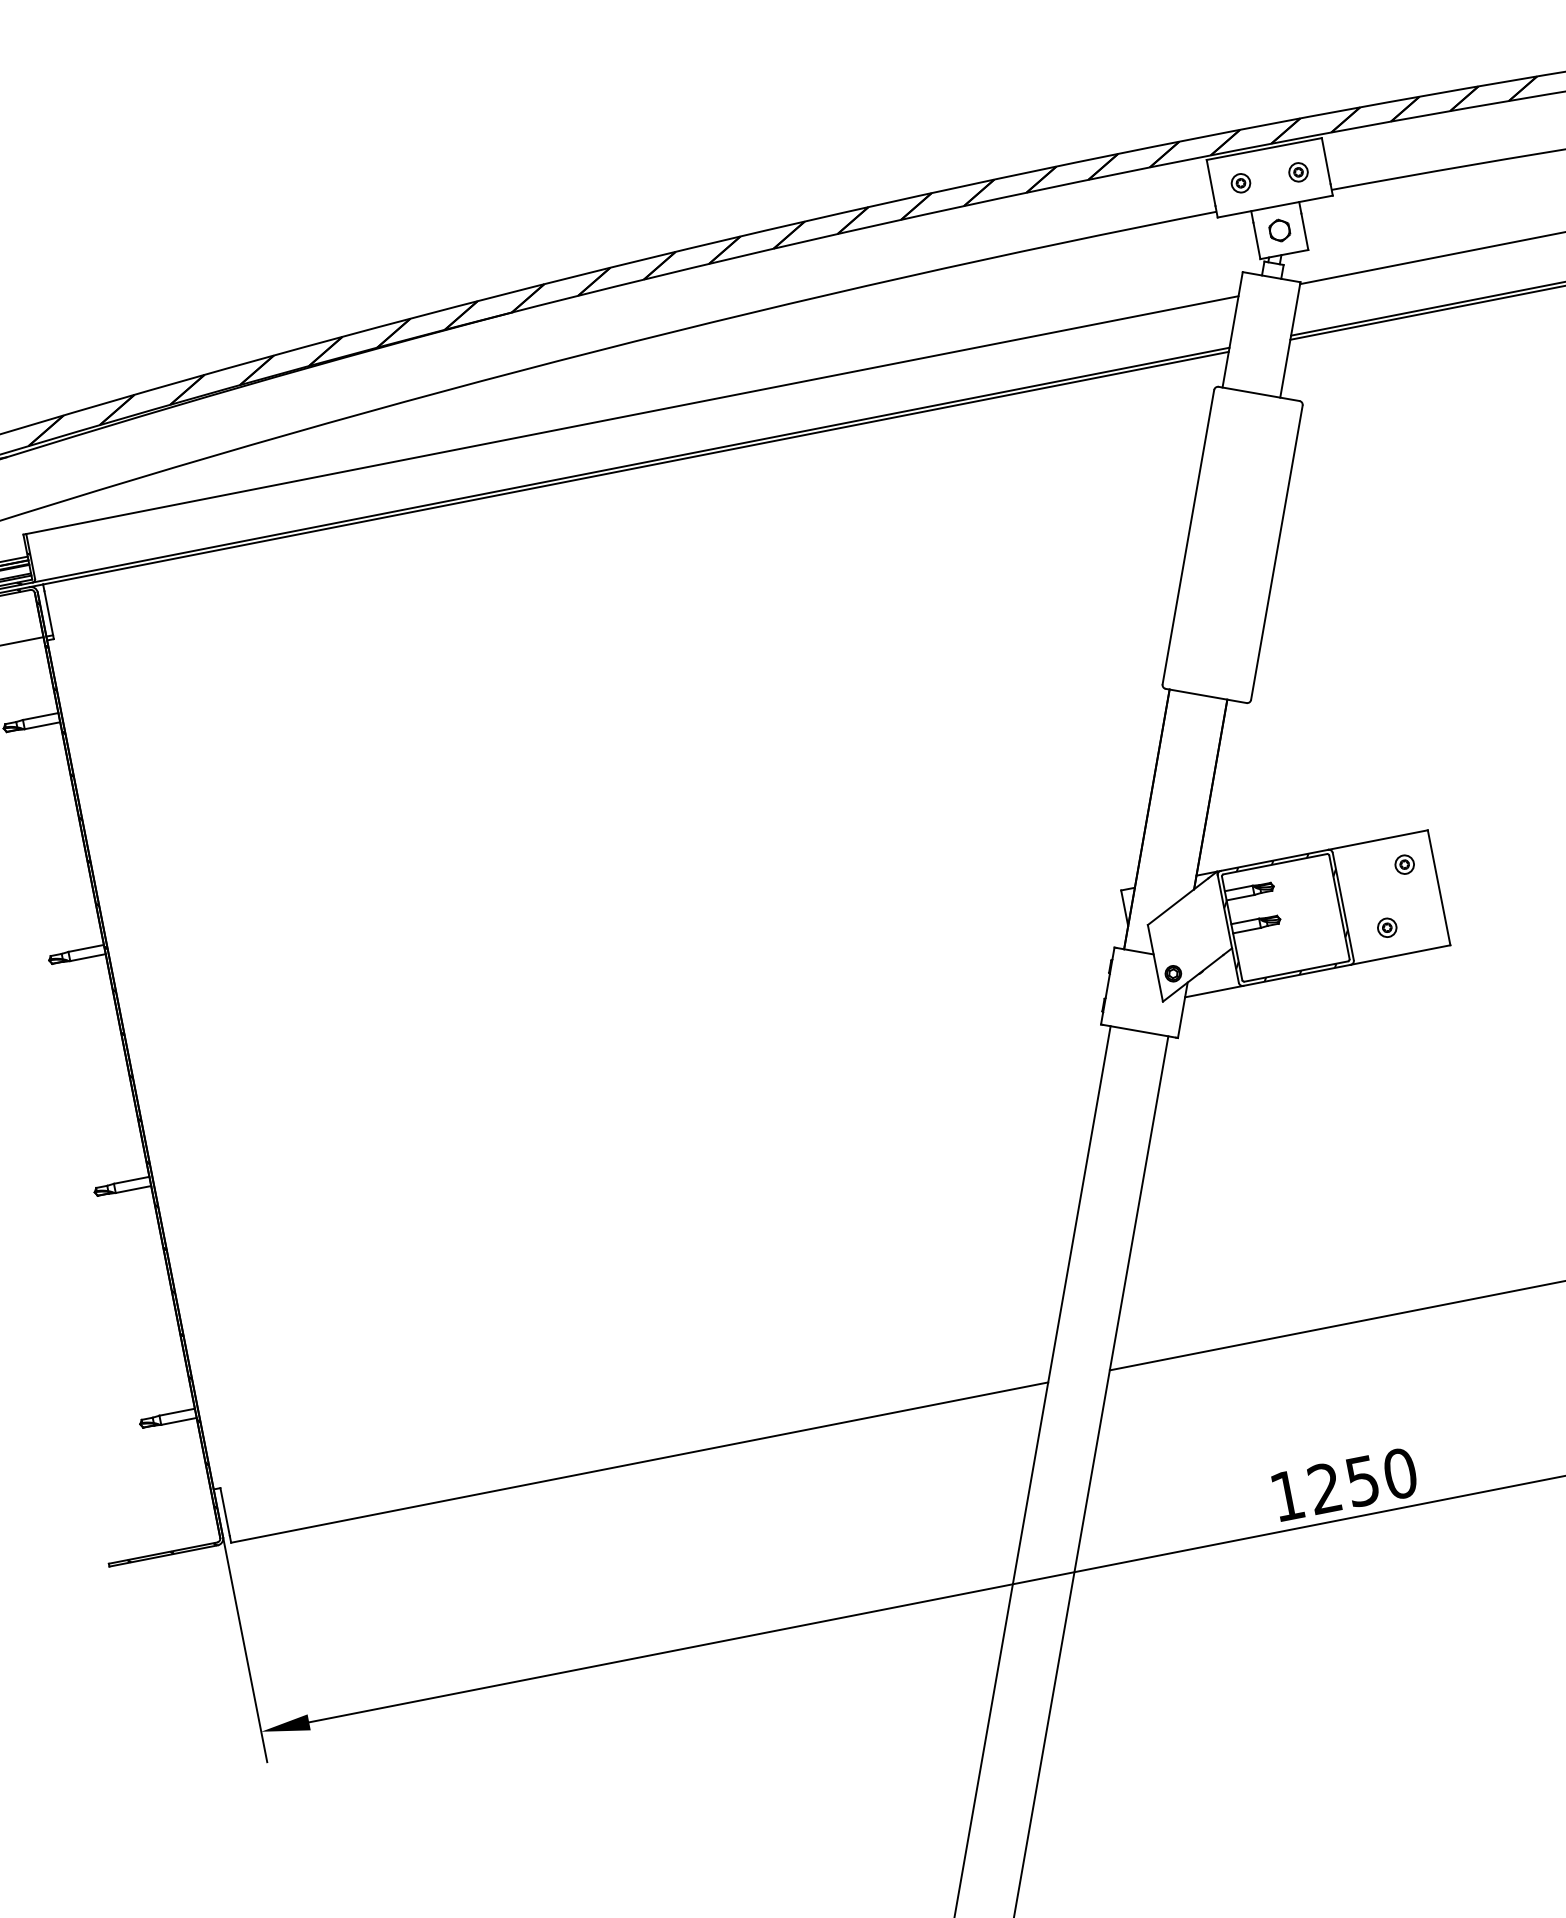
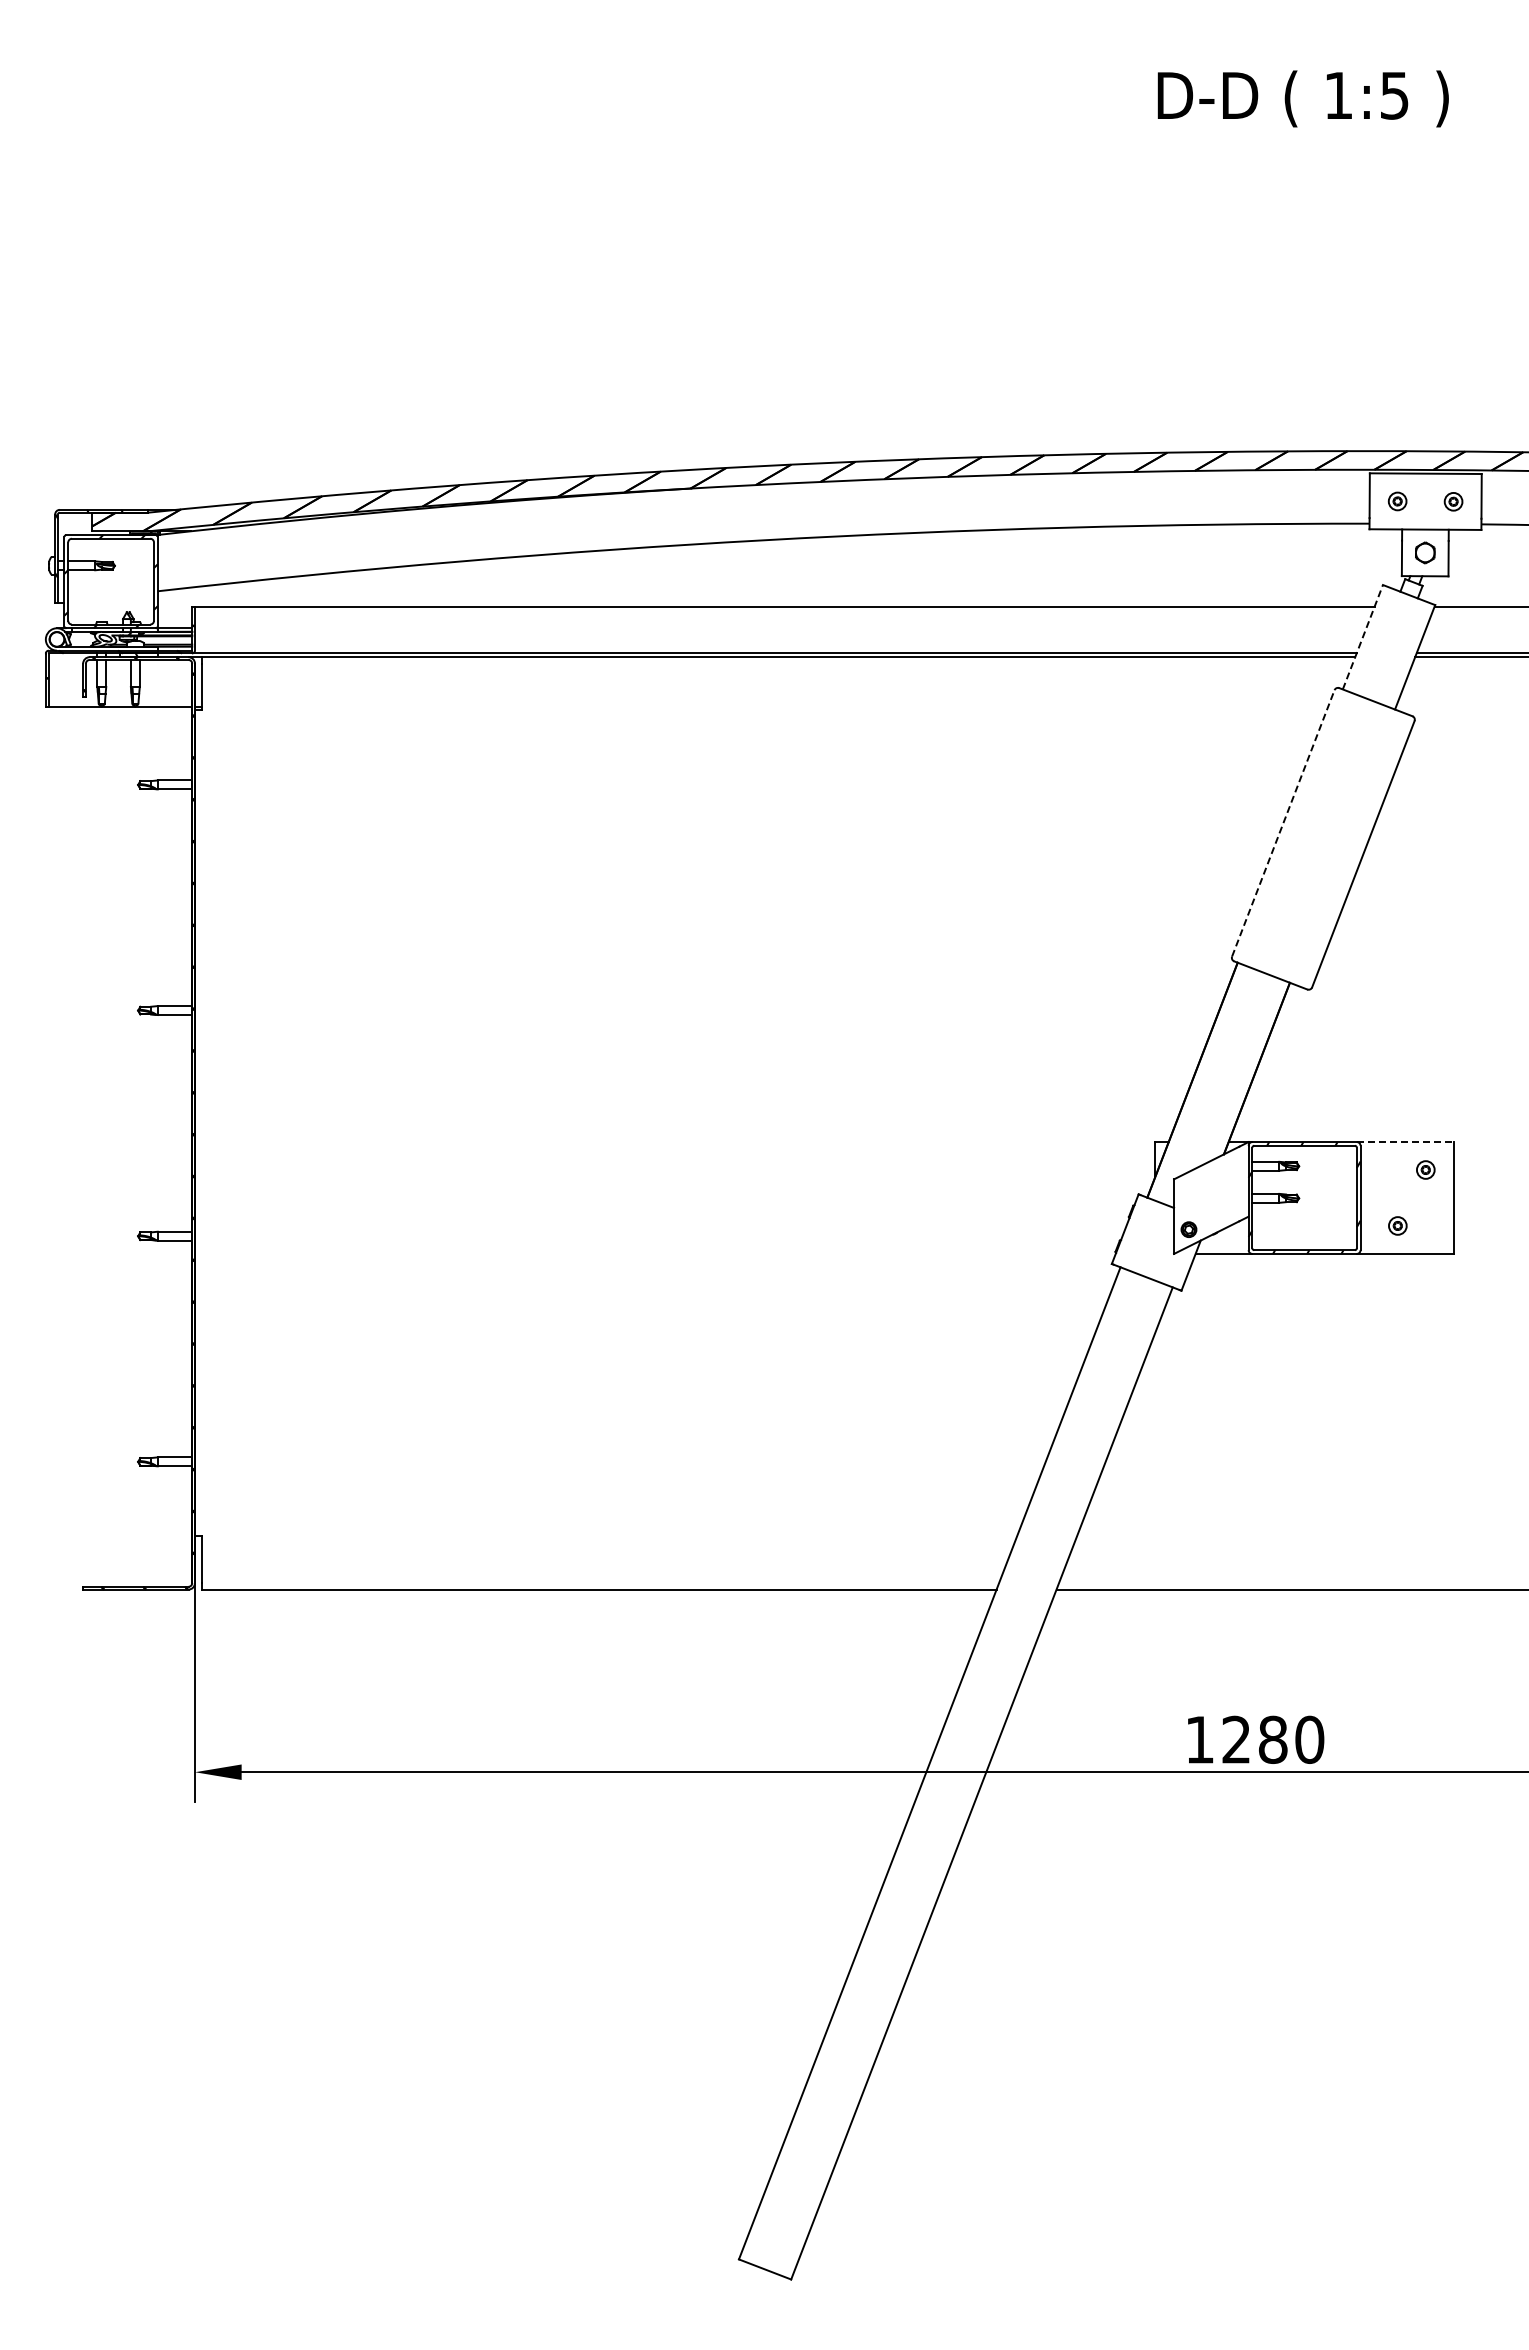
line: (1232, 330) -> (1362, 637), solid -> dashed
line: (1188, 537) -> (1283, 823), solid -> dashed
line: (1378, 840) -> (1405, 1142), solid -> dashed
text: (1363, 1480) -> (1273, 1739), 1250 -> 1280

